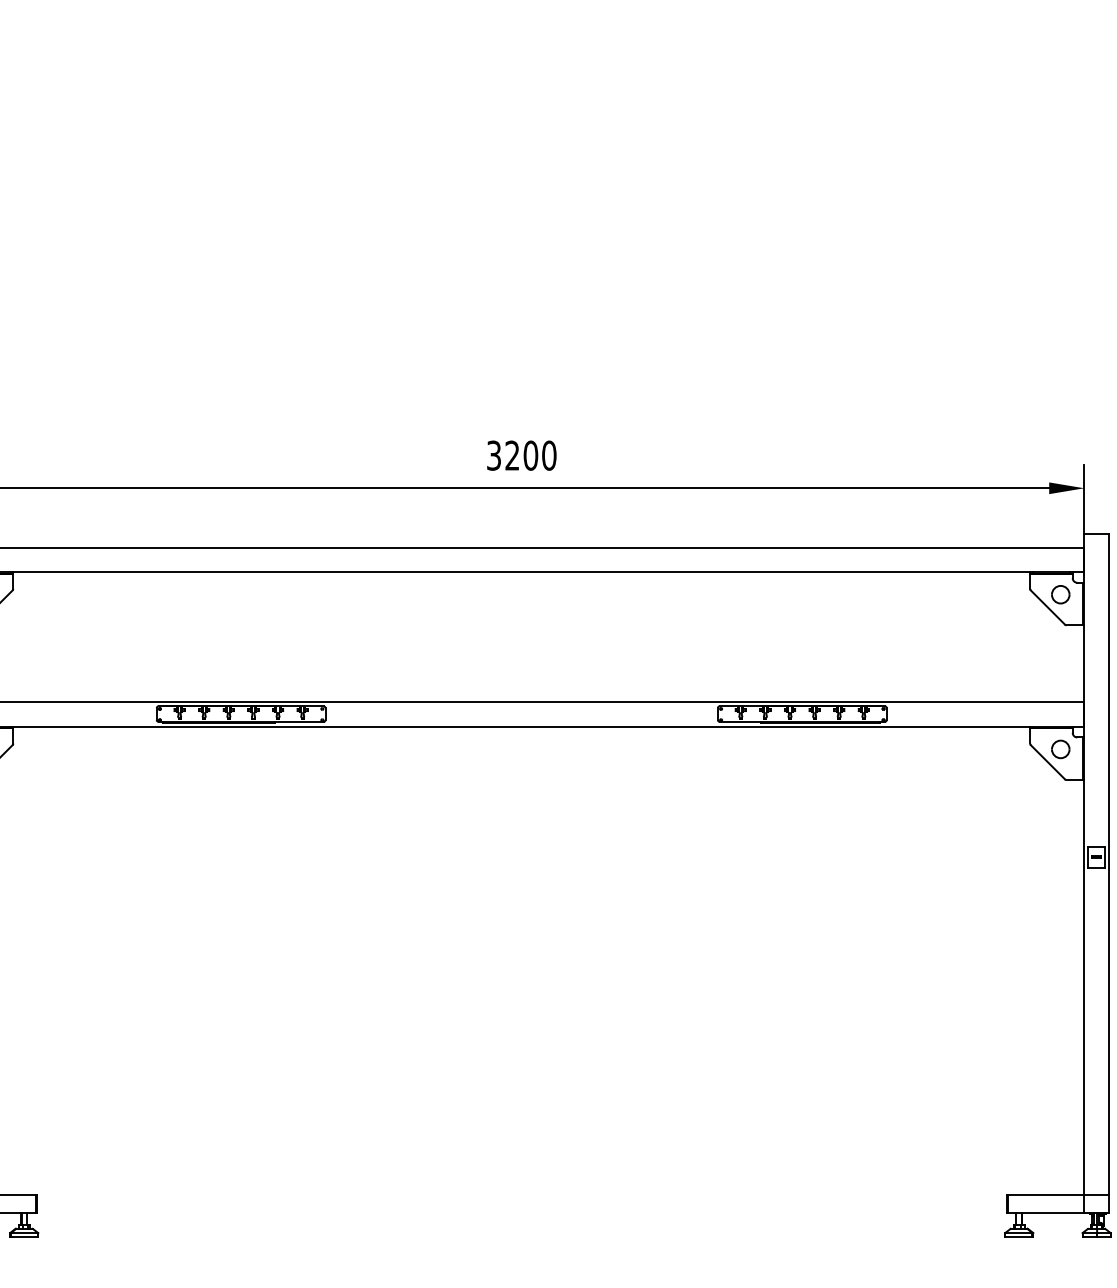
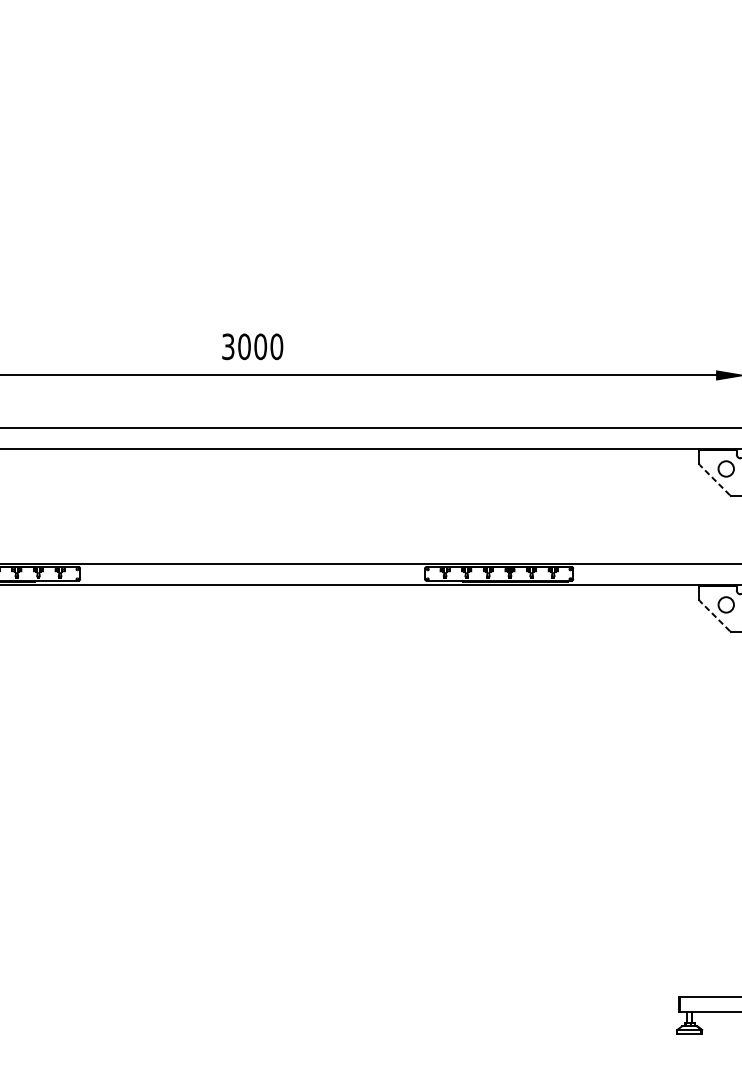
text: (512, 455) -> (244, 346), 3200 -> 3000
line: (1047, 607) -> (714, 480), solid -> dashed
line: (1047, 761) -> (714, 615), solid -> dashed

